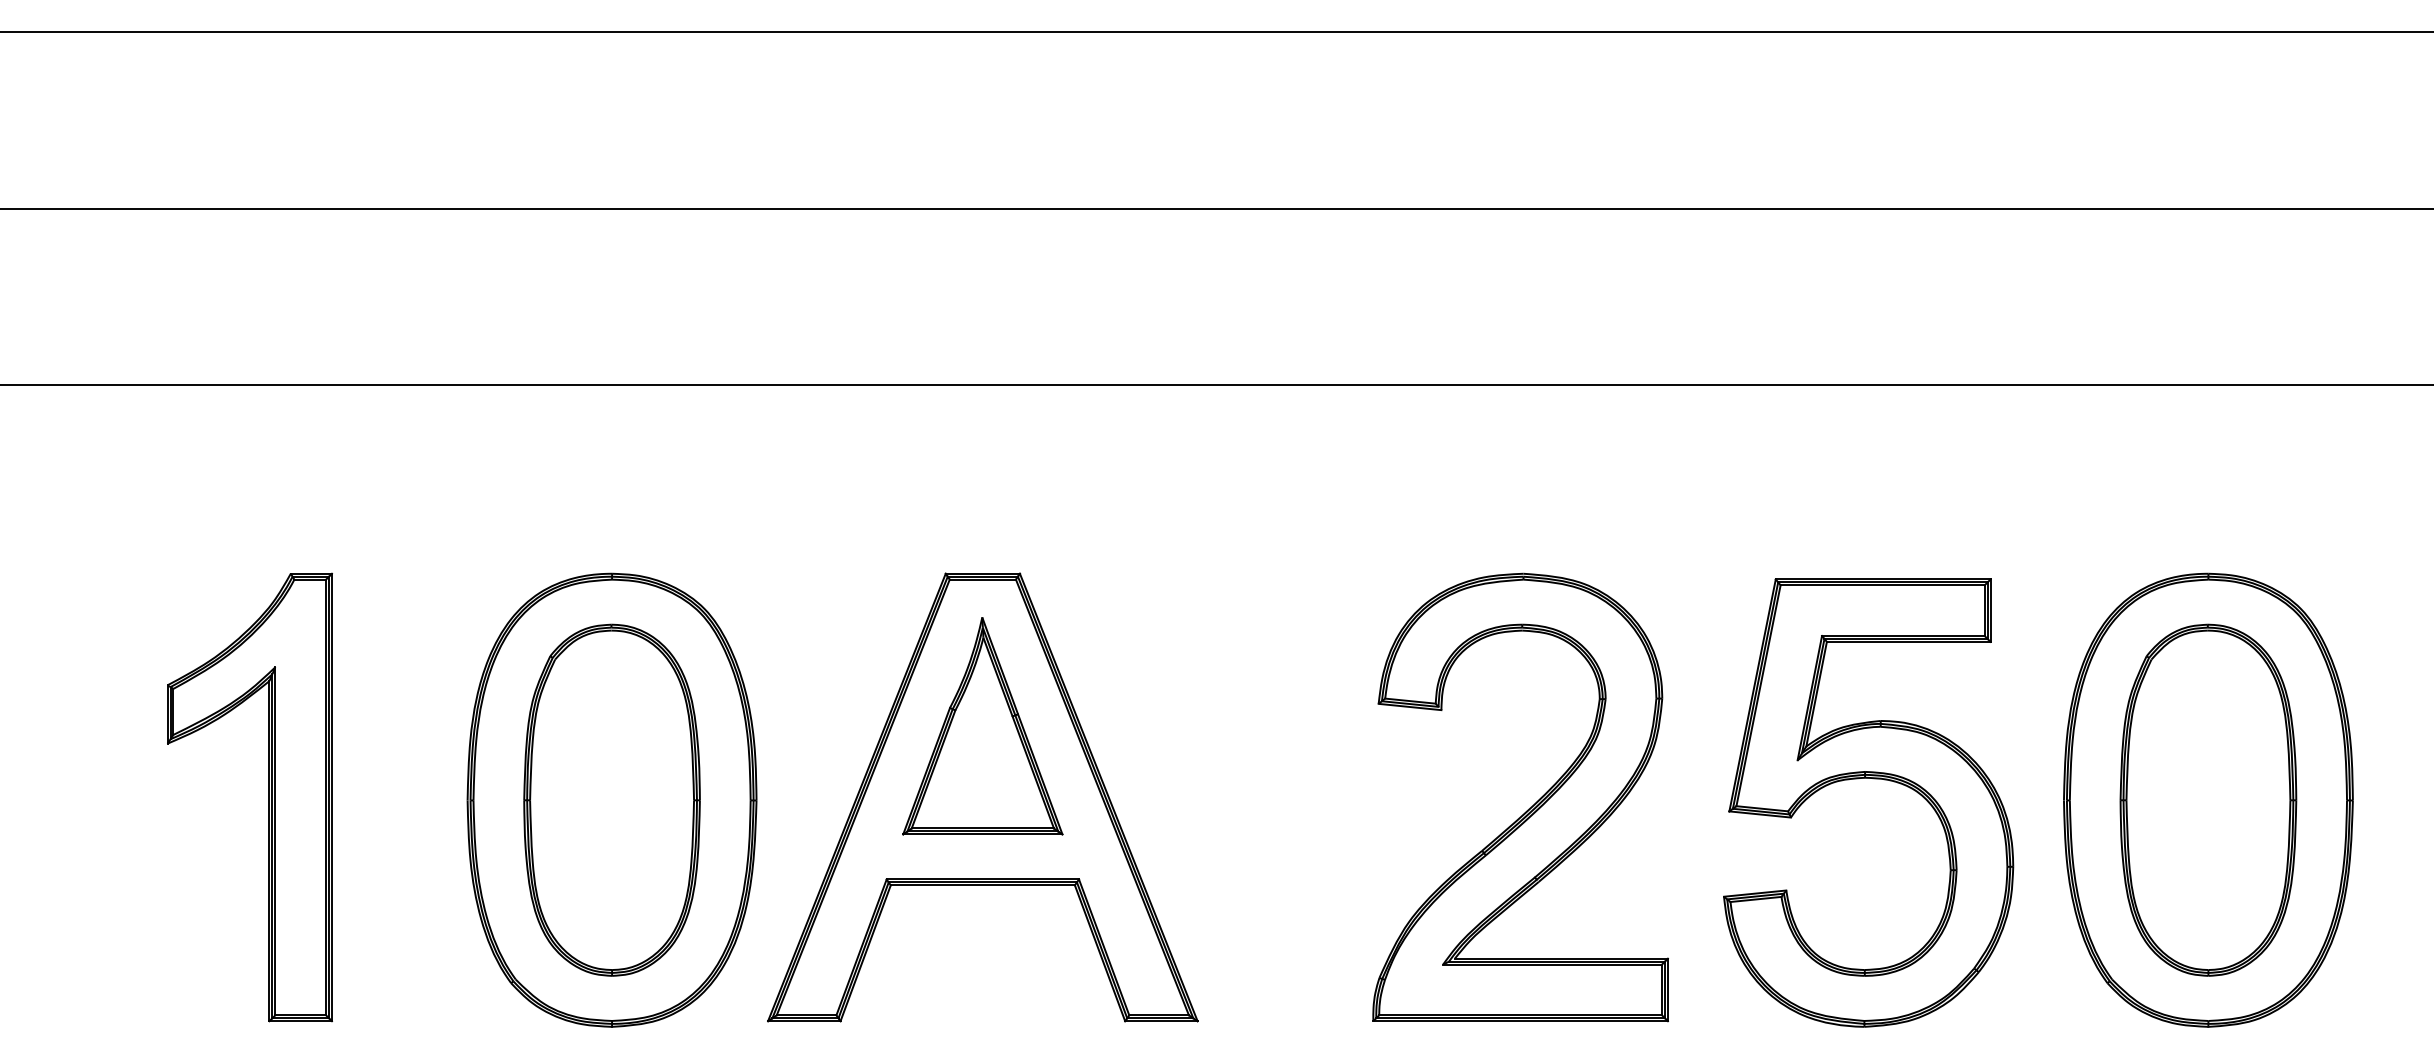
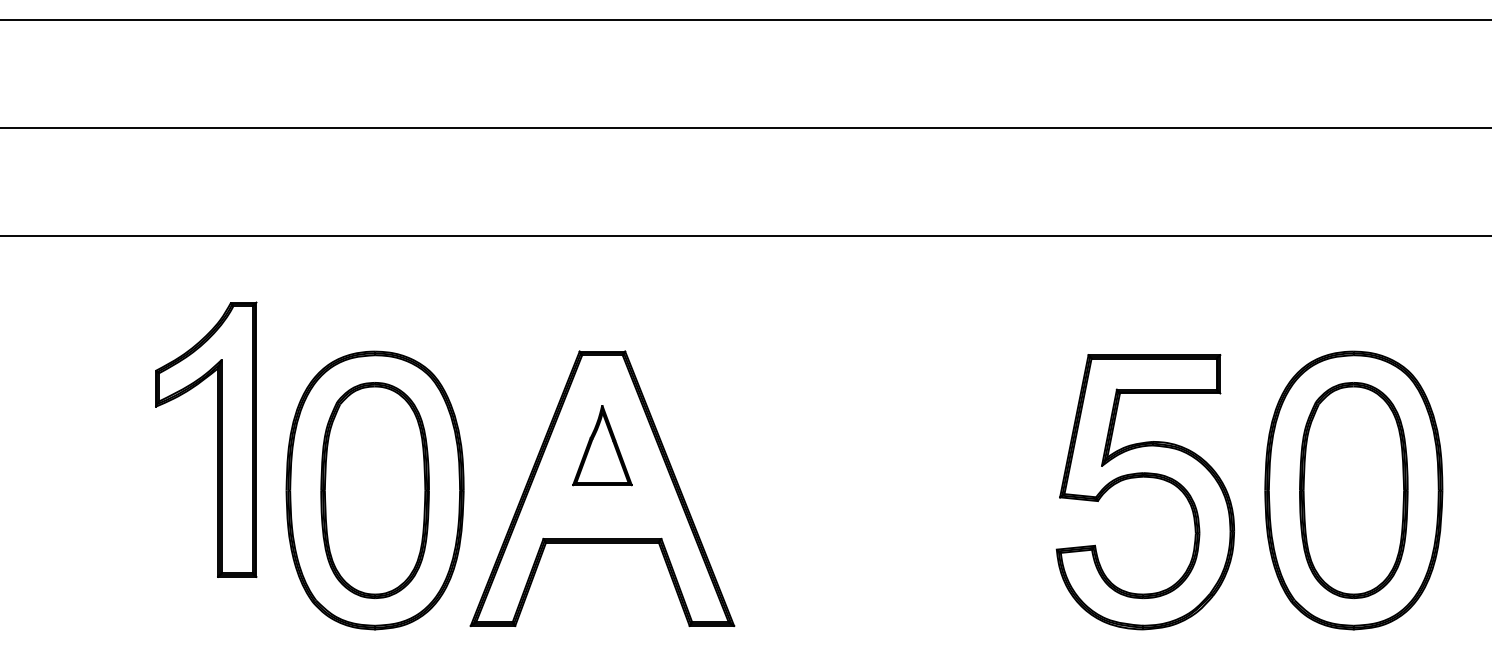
part: (982, 726) -> (602, 445), size x0.6
part: (268, 797) -> (217, 439), moved
part: (1530, 805) -> (938, 493), removed

